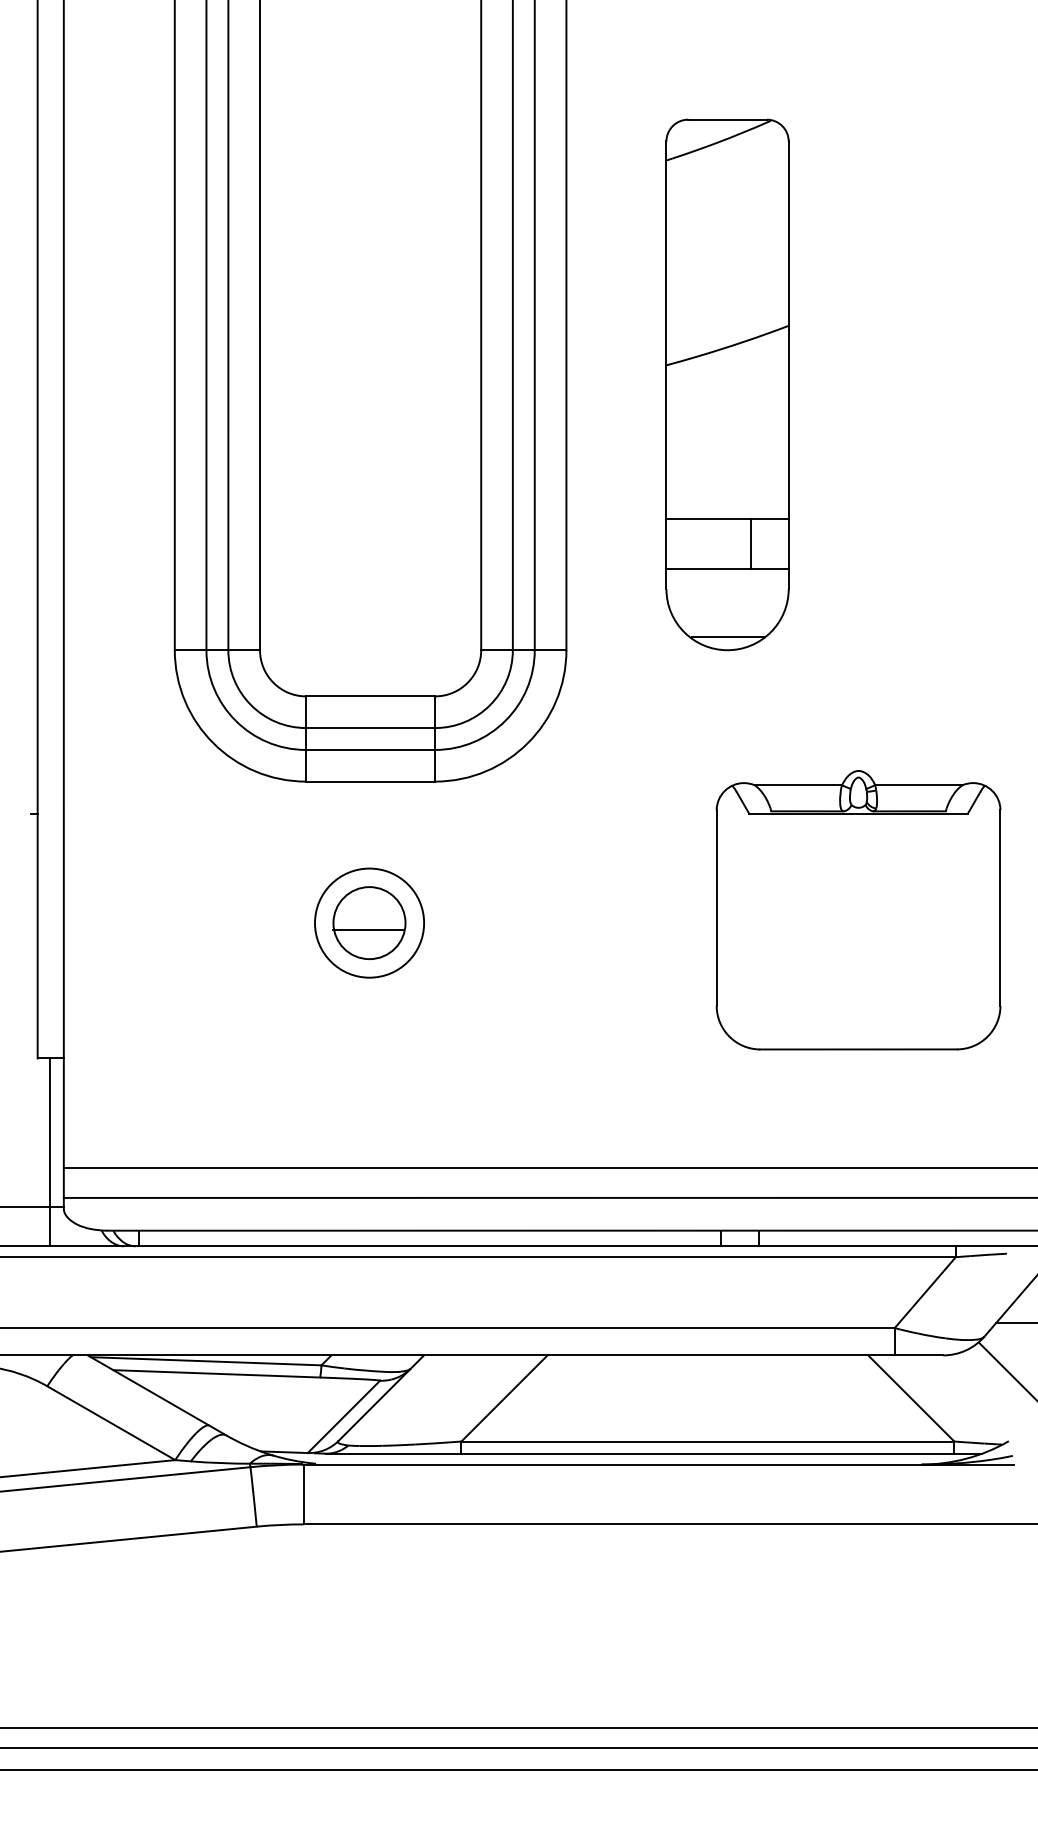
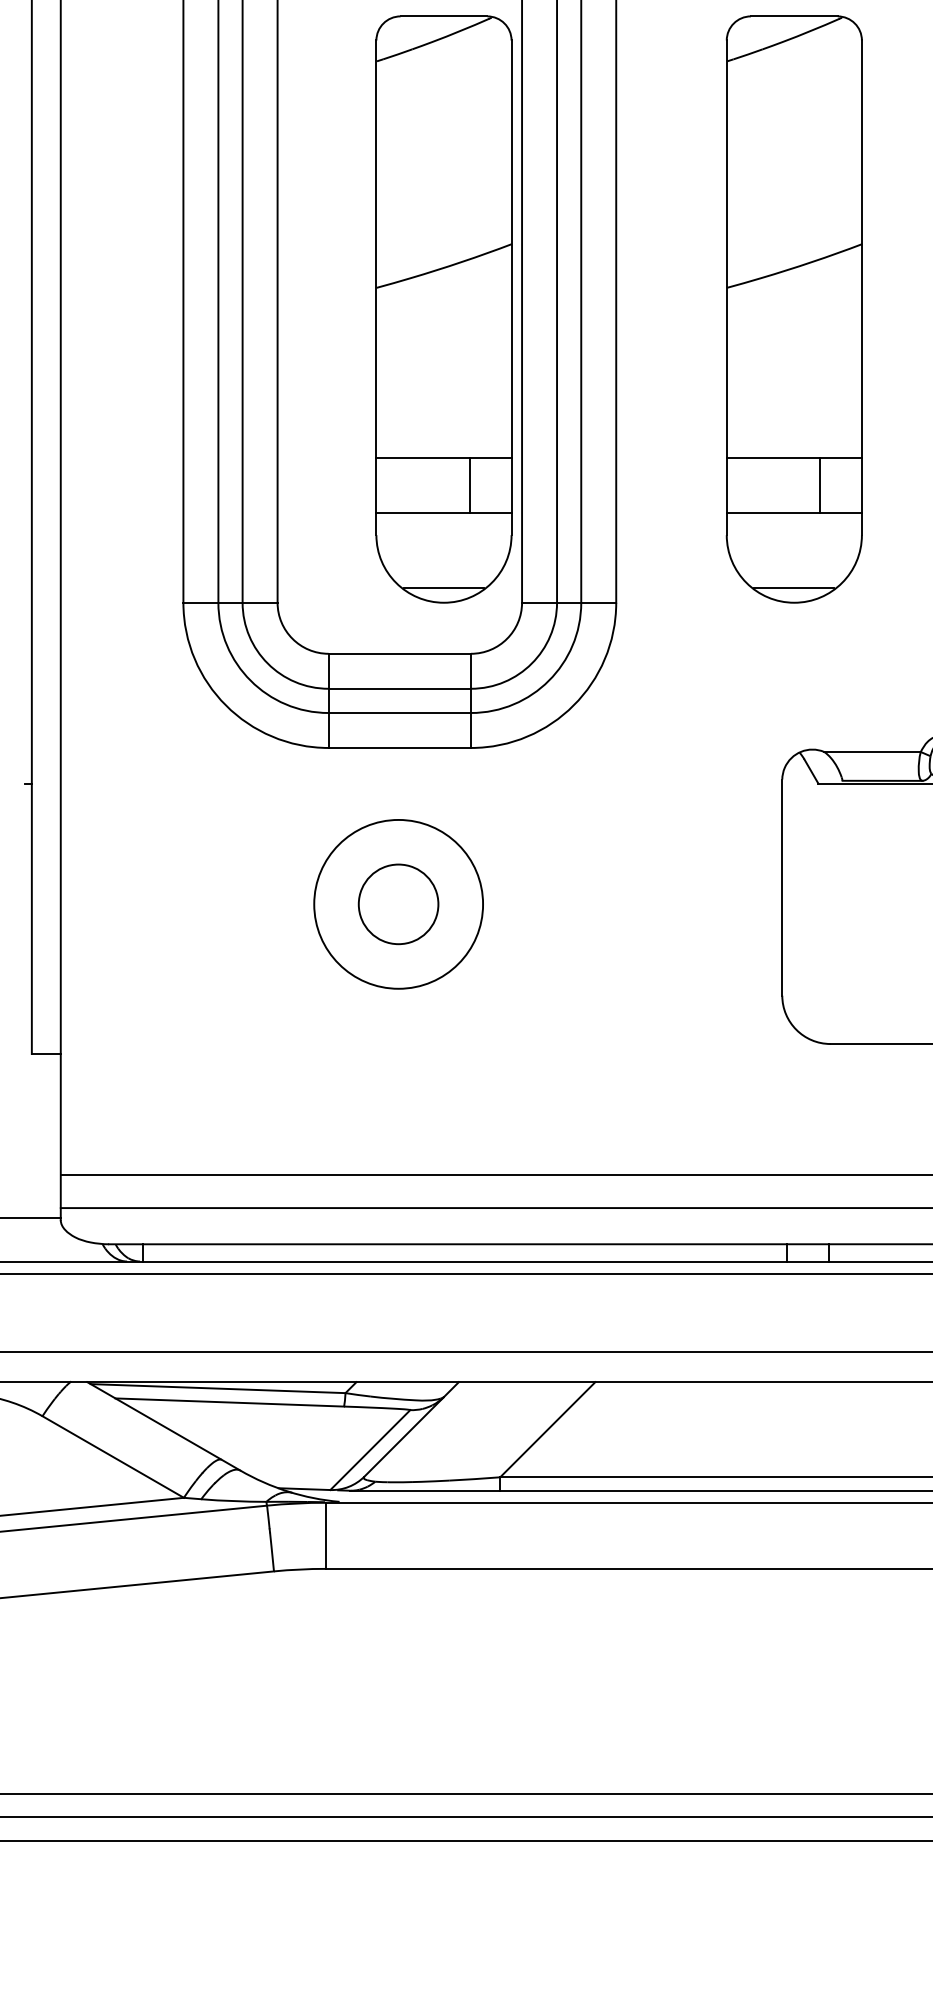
part: (410, 384) -> (443, 309), added
circle: (369, 922) -> (398, 903), size x1.4
line: (368, 929) -> (397, 911), removed
line: (49, 1152) -> (44, 1157), removed

